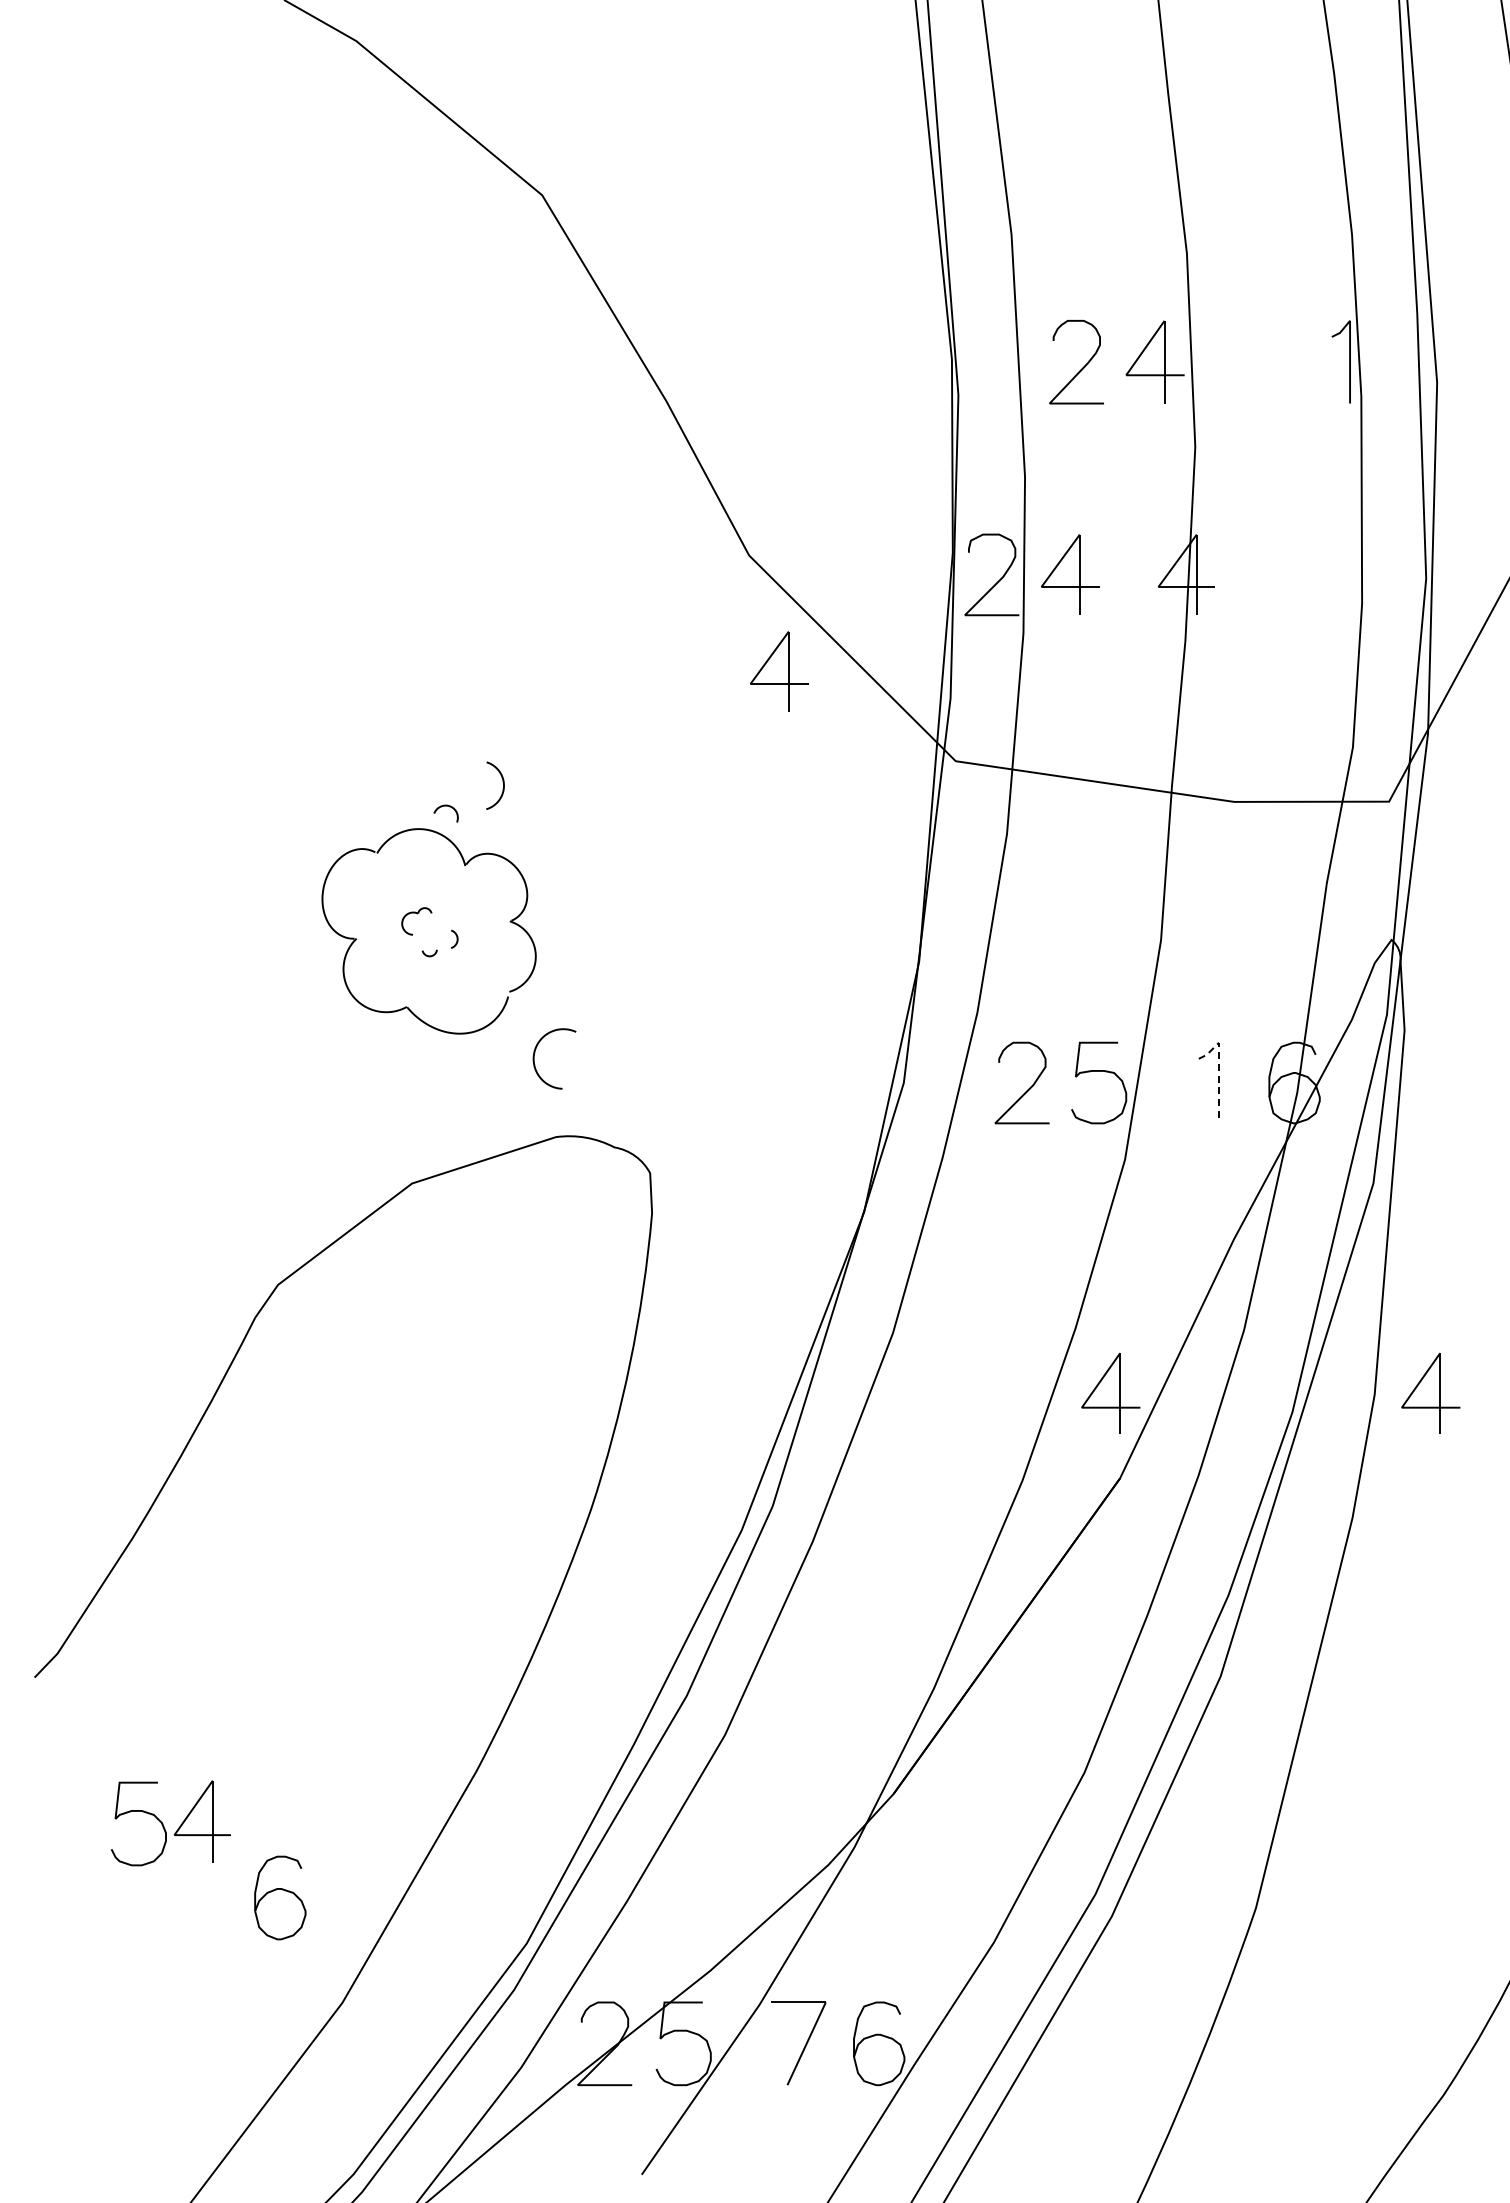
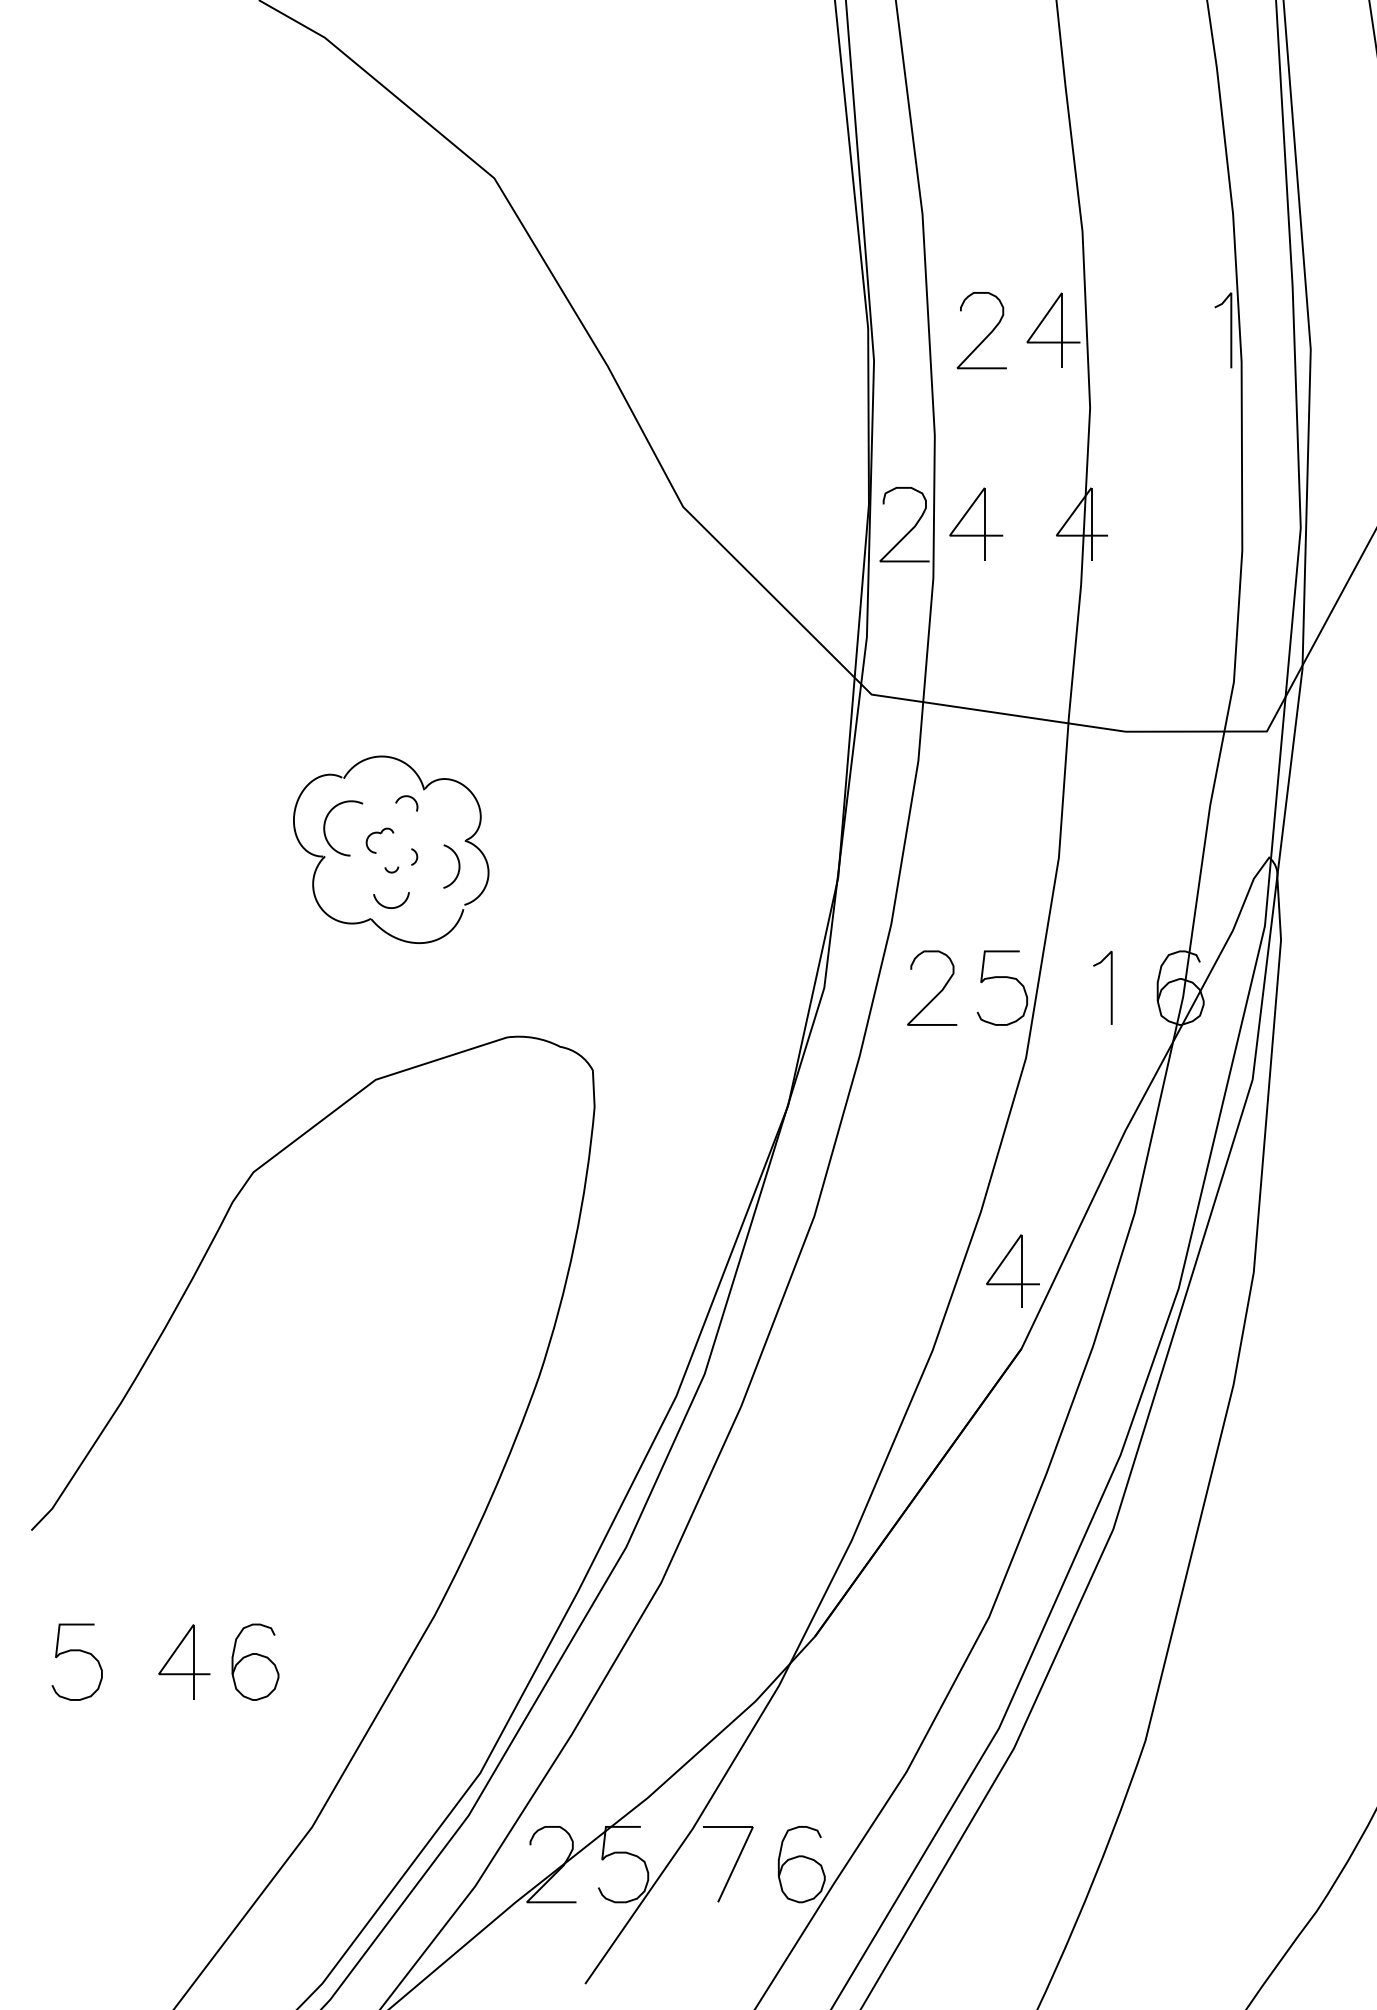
part: (779, 671) -> (710, 612), removed
curve: (502, 782) -> (458, 863), moved
curve: (445, 806) -> (406, 797), moved
curve: (429, 994) -> (391, 907), added
curve: (535, 1053) -> (325, 823), moved
line: (1218, 1068) -> (1111, 974), dashed -> solid
part: (1430, 1392) -> (1304, 1270), removed
curve: (142, 1812) -> (80, 1651), moved
part: (280, 1897) -> (255, 1661), moved

